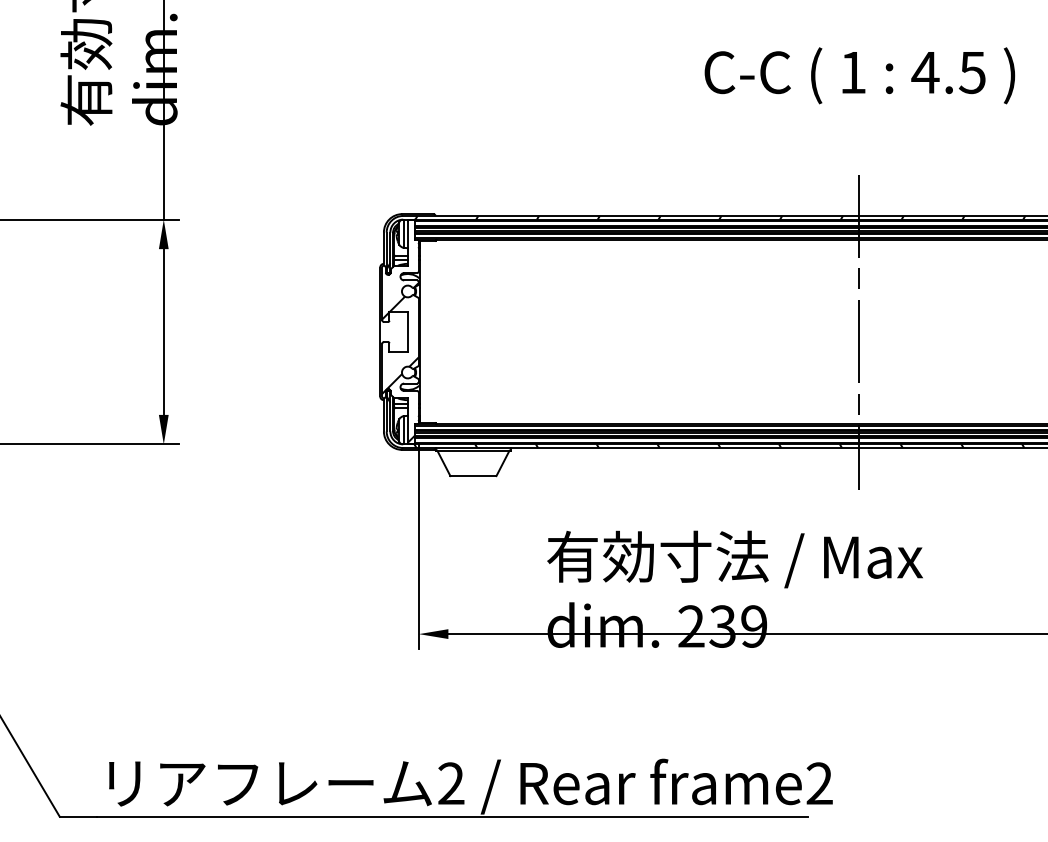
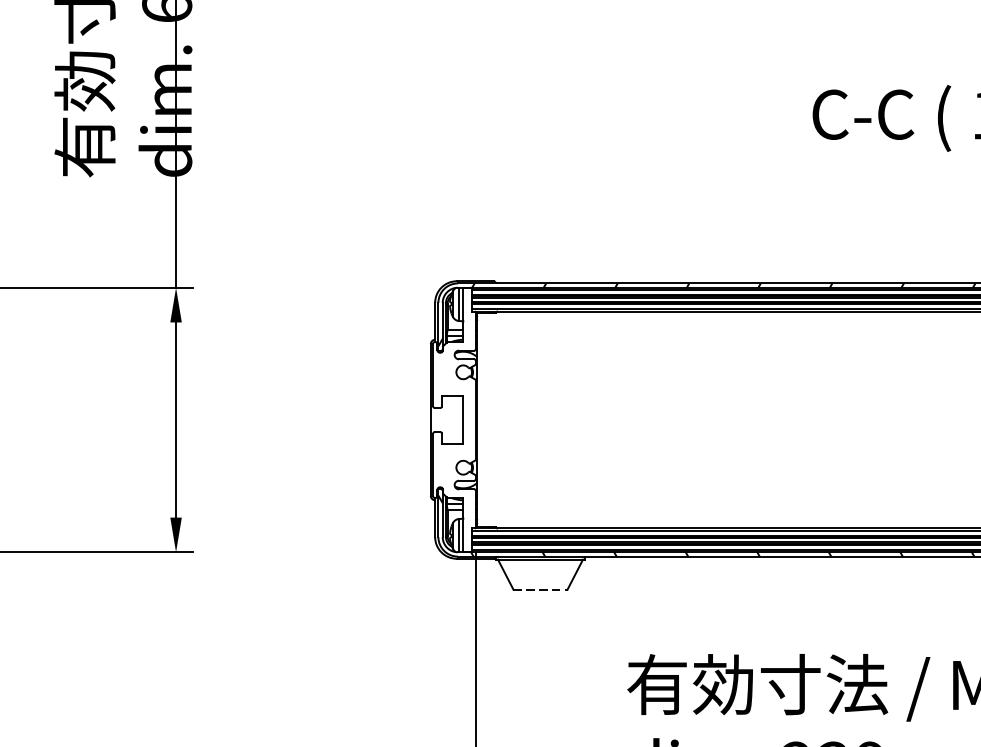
hatch: (400, 362) -> (454, 455), removed
line: (473, 476) -> (540, 590), solid -> dashed

